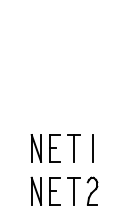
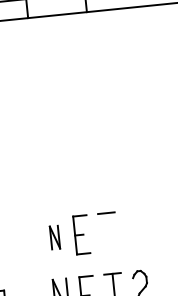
part: (35, 148) -> (53, 237), size x0.6
line: (73, 148) -> (107, 232), removed
line: (92, 148) -> (134, 229), removed

